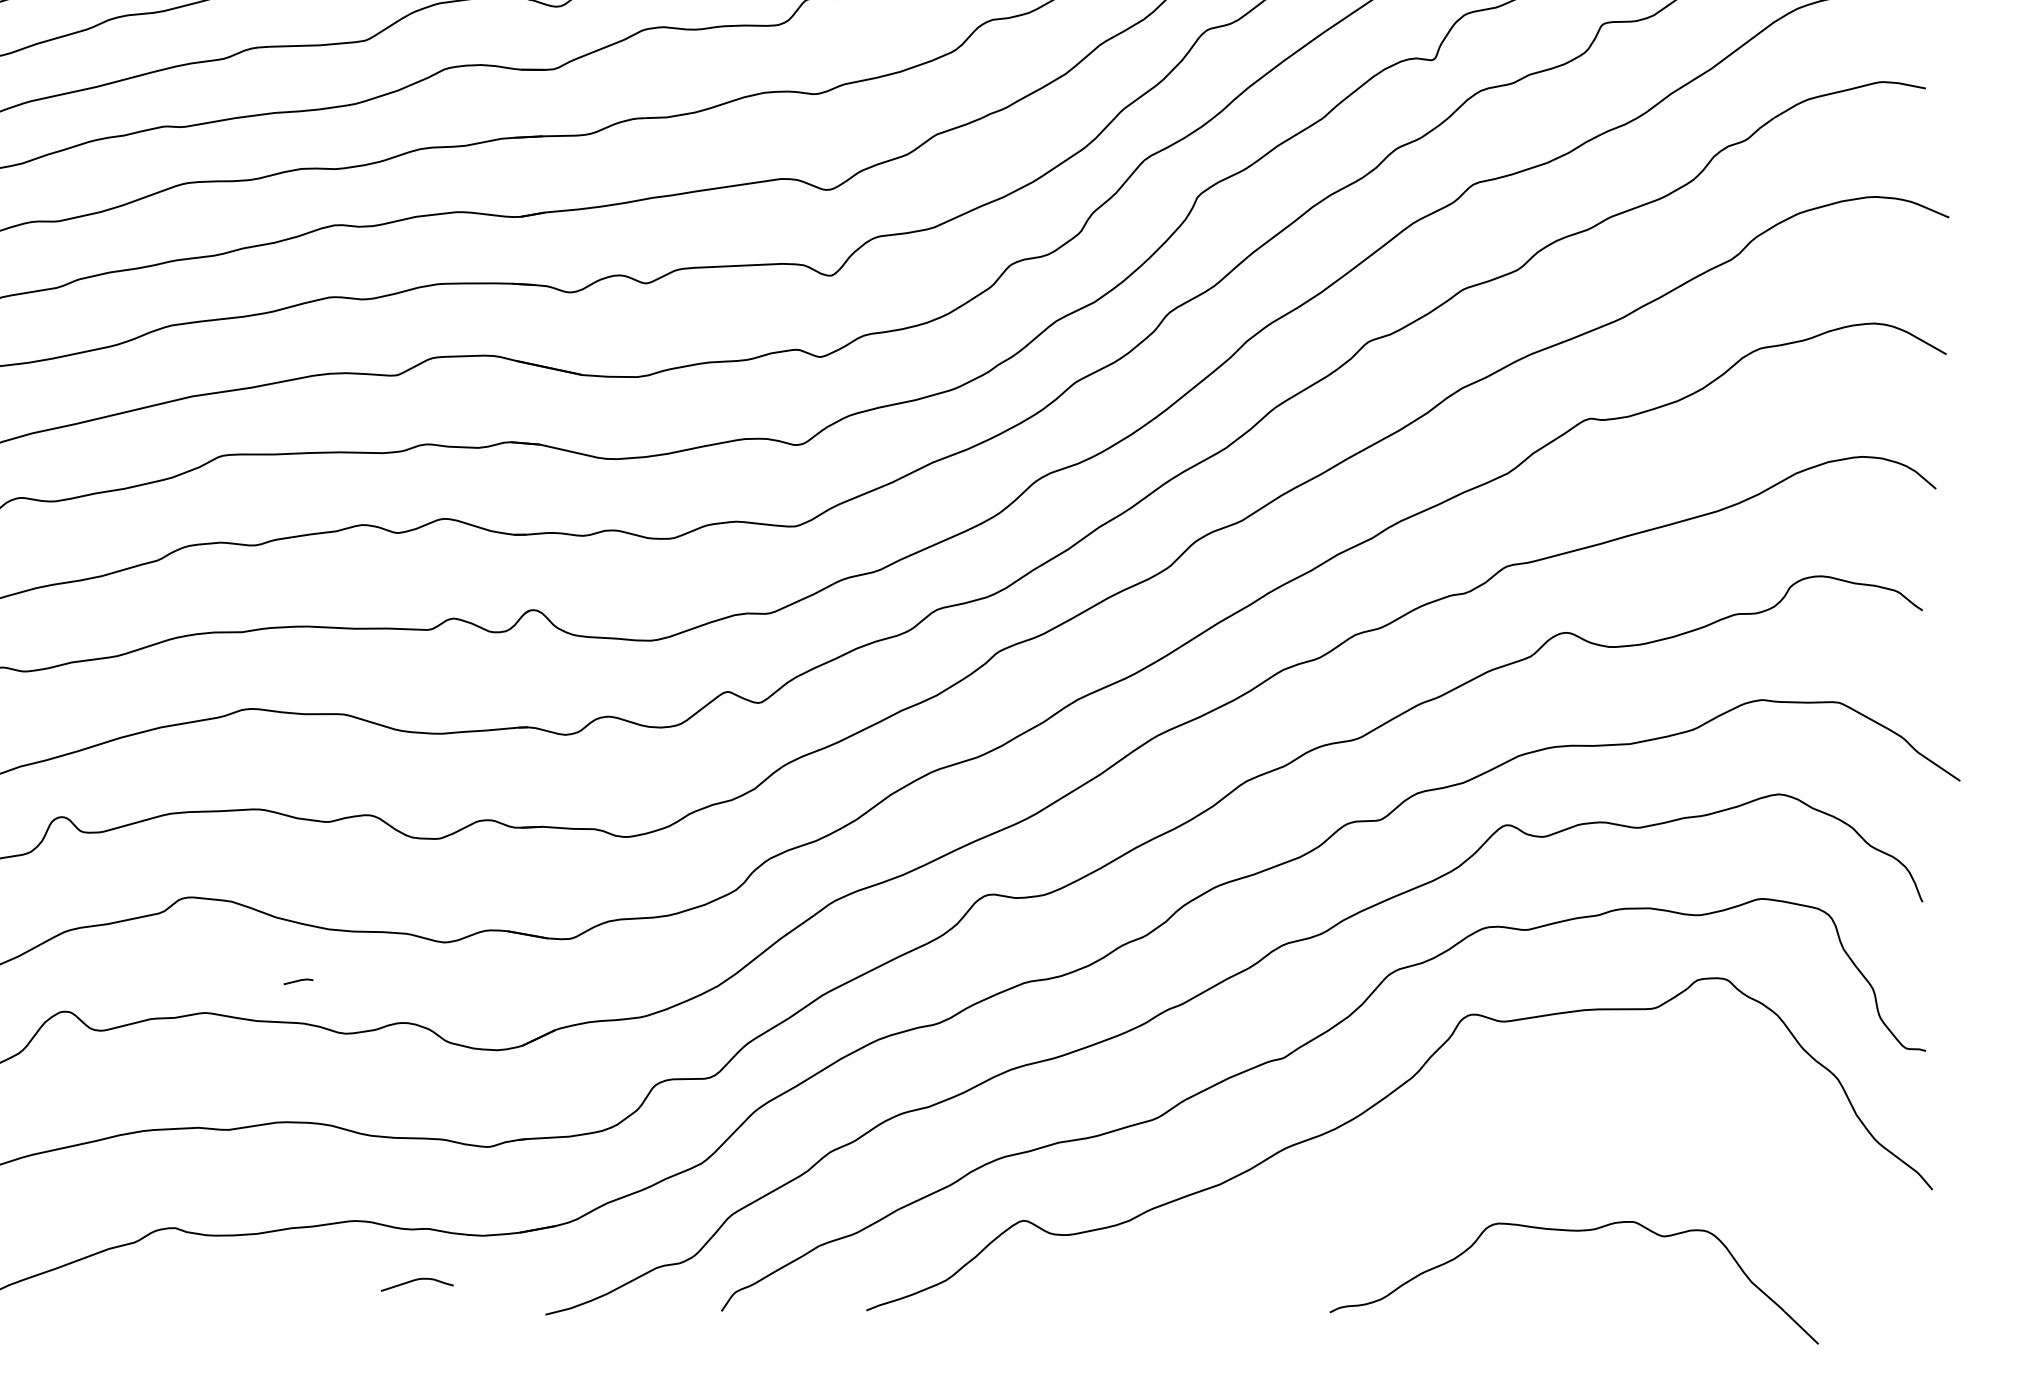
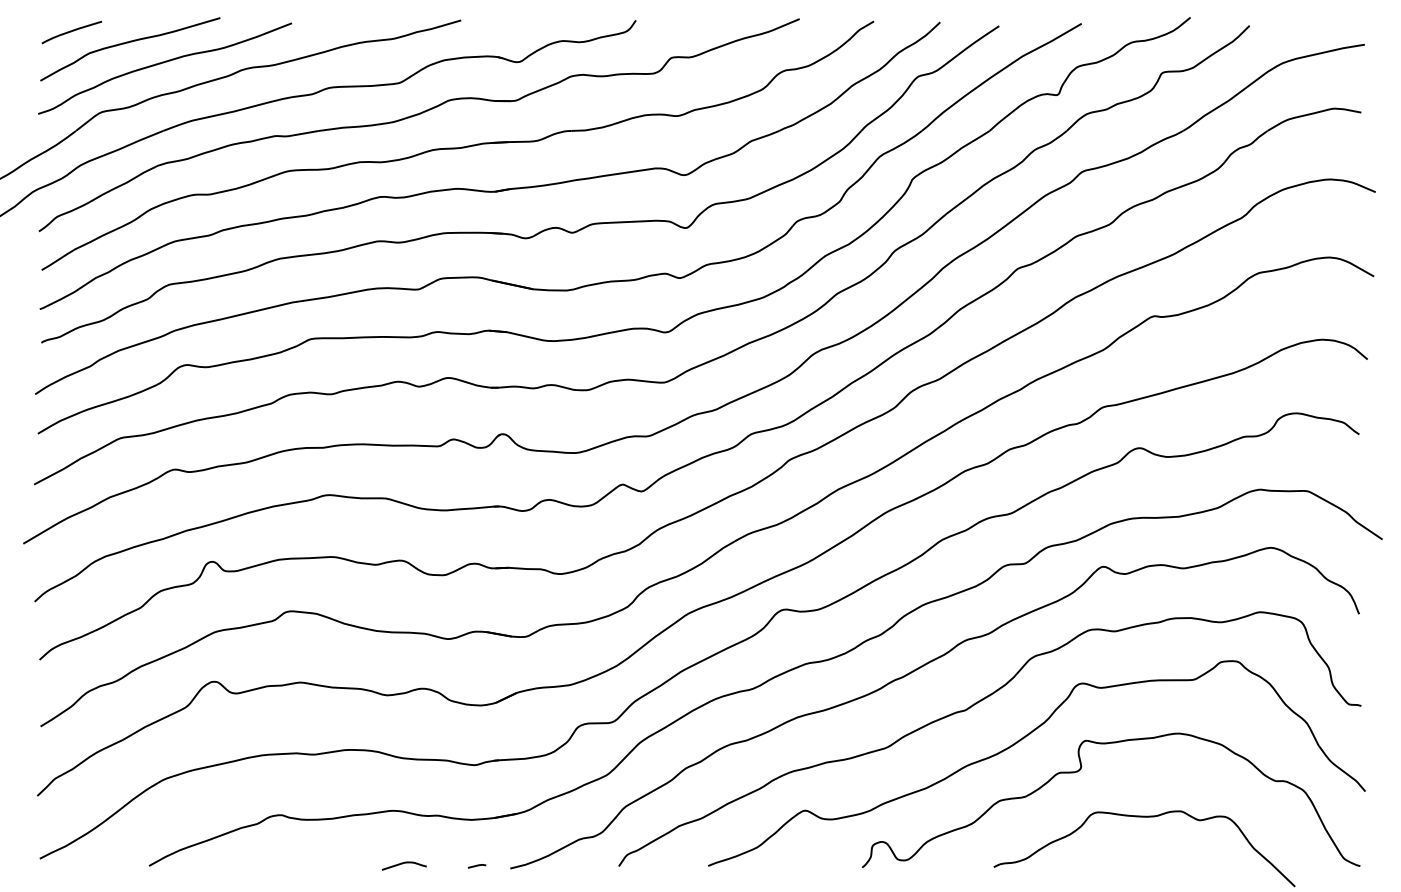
line: (297, 982) -> (476, 866), moved
curve: (1471, 1154) -> (1081, 769), added
curve: (414, 1282) -> (402, 864), moved

